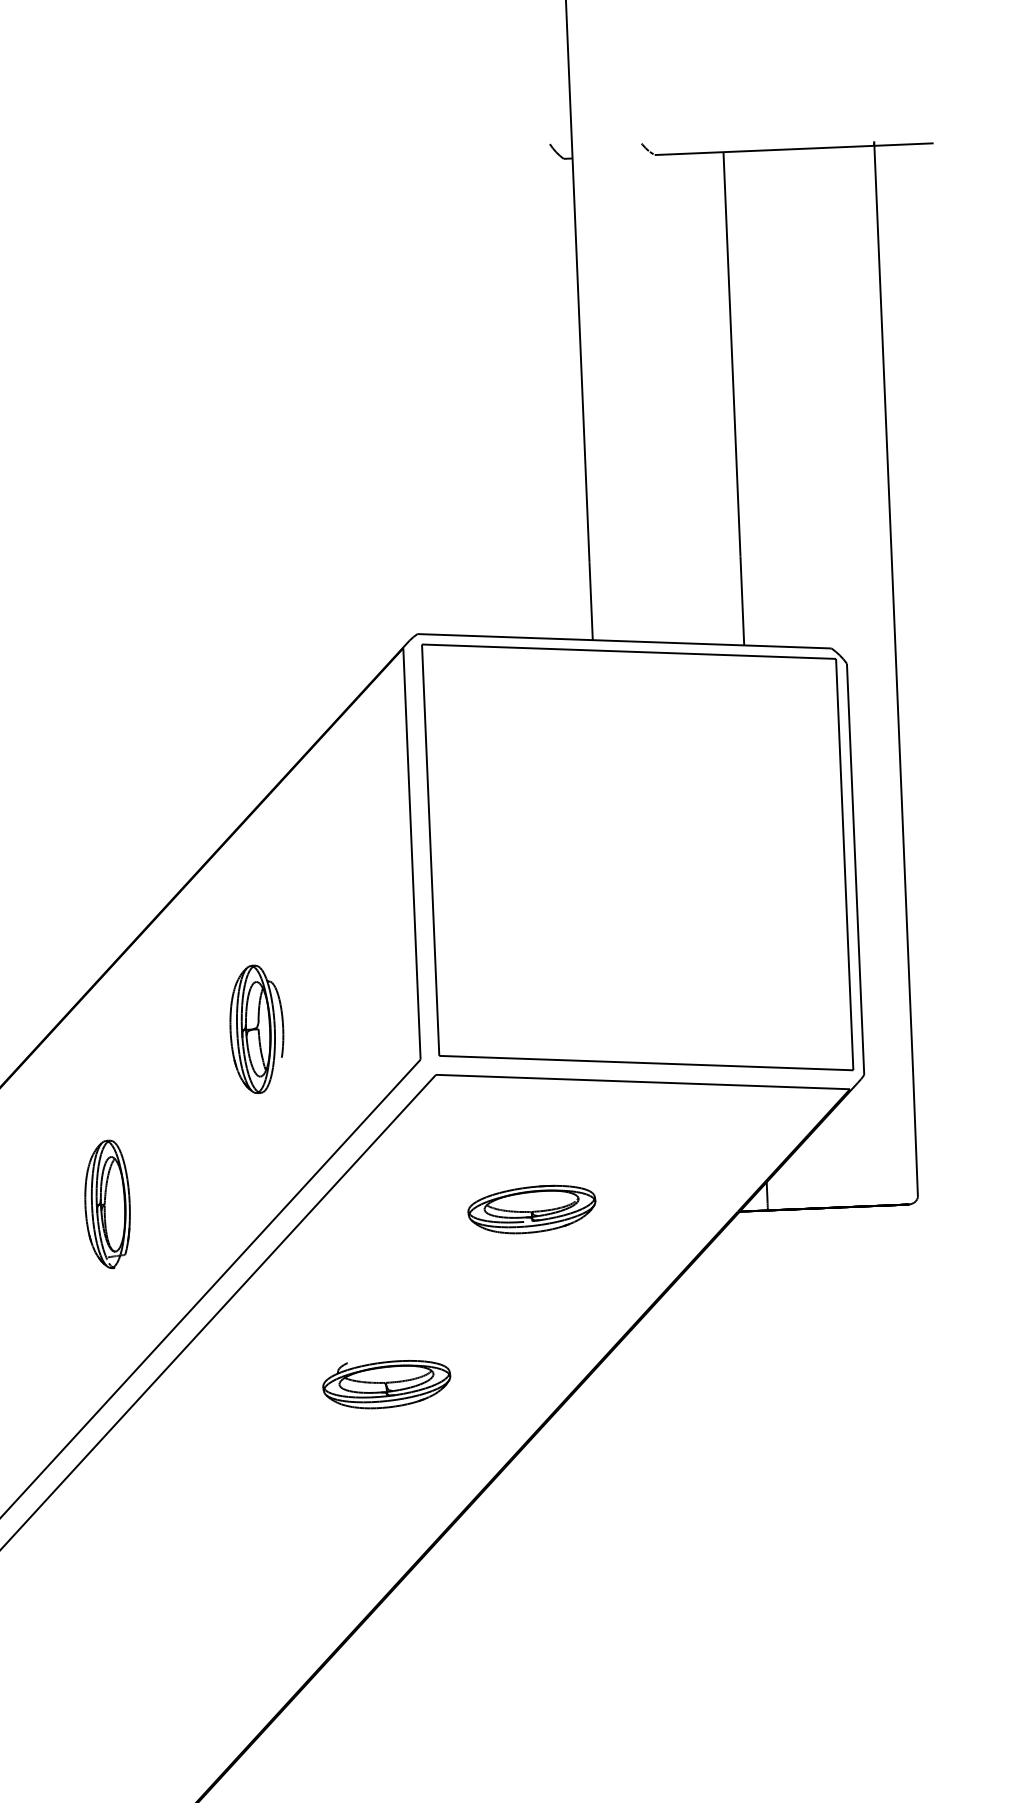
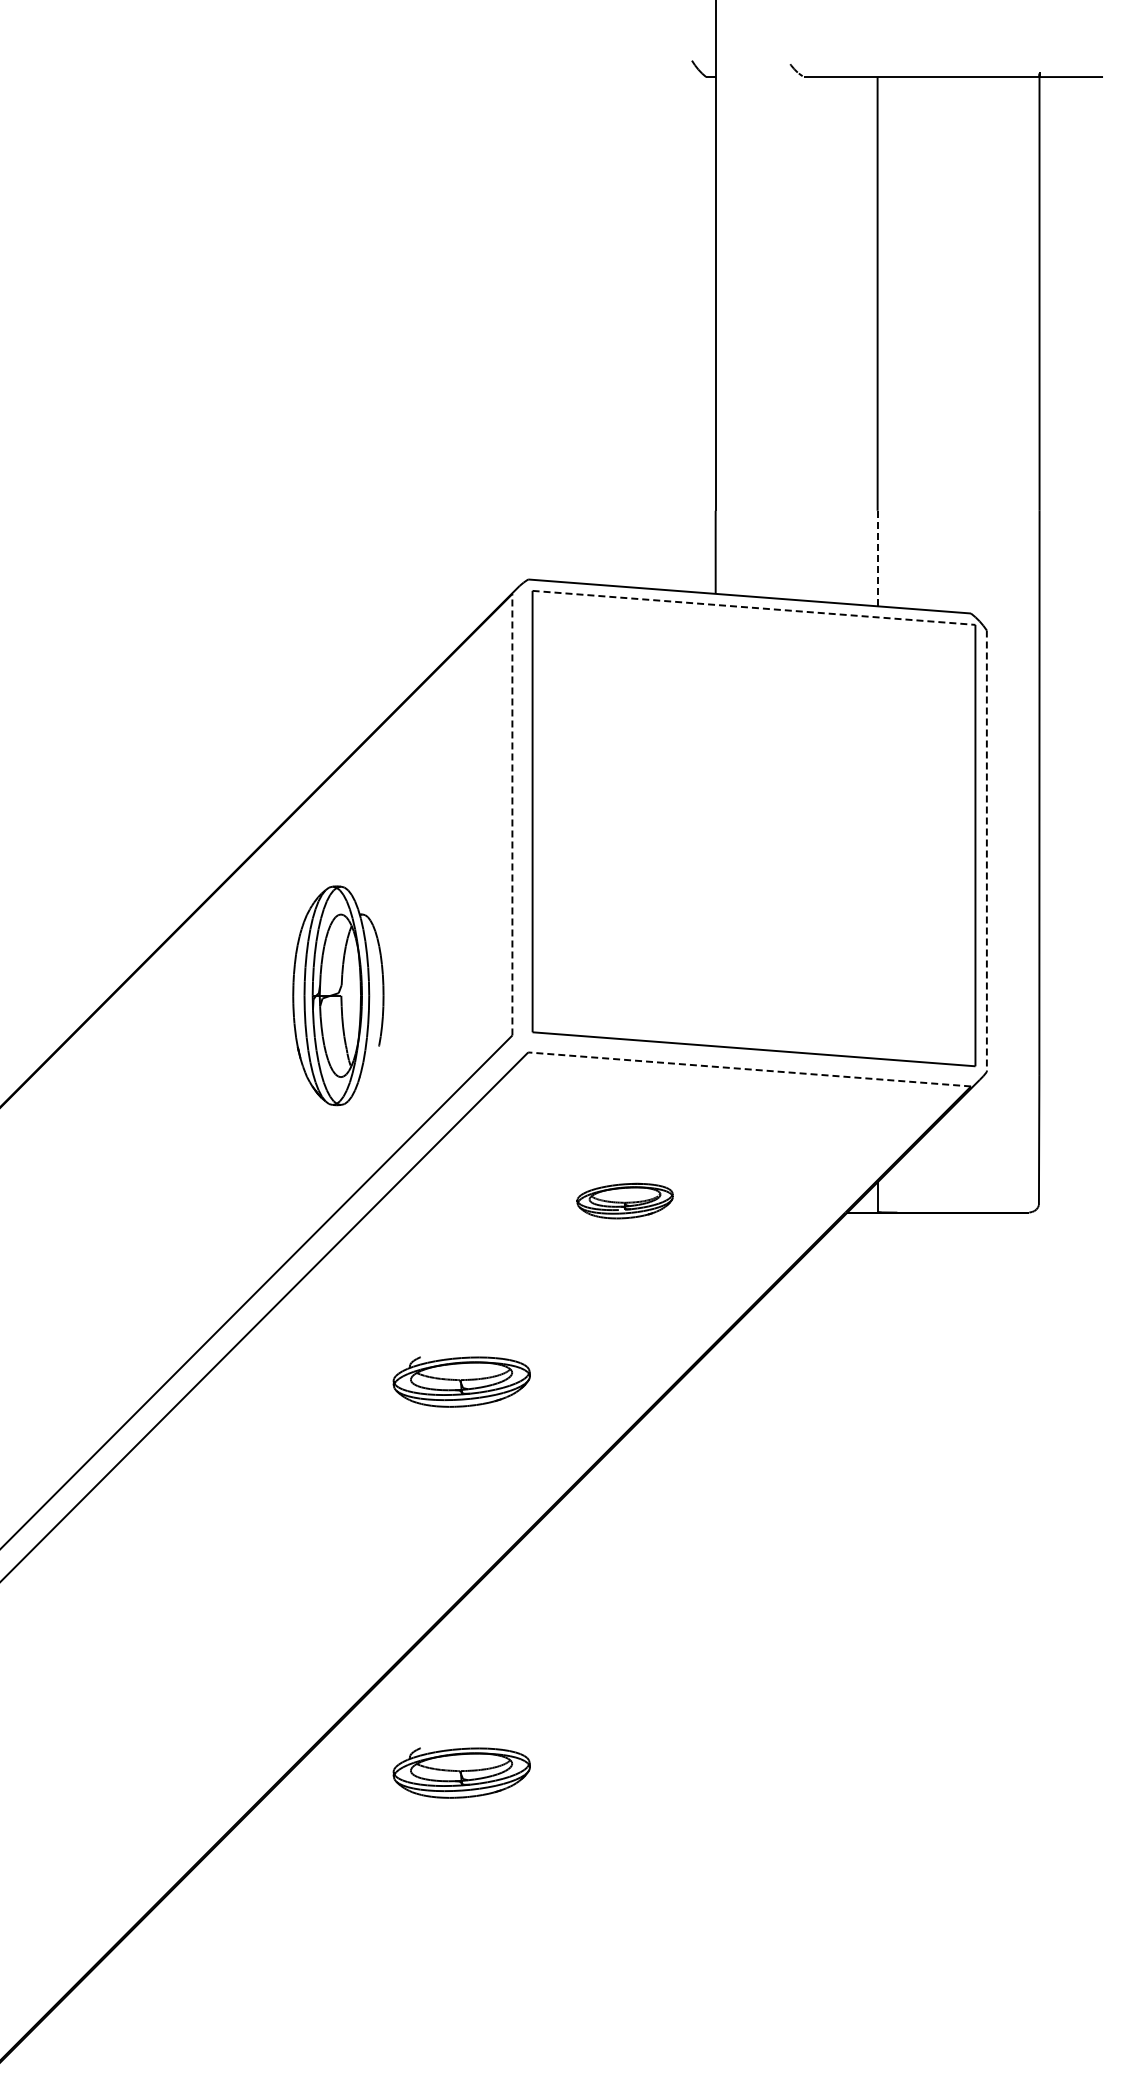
line: (742, 600) -> (877, 558), solid -> dashed
line: (629, 651) -> (754, 607), solid -> dashed
line: (412, 853) -> (512, 814), solid -> dashed
line: (855, 869) -> (986, 851), solid -> dashed
part: (256, 1029) -> (338, 995), size x1.6
line: (642, 1082) -> (749, 1069), solid -> dashed
part: (107, 1204) -> (170, 1176), removed
part: (532, 1209) -> (625, 1200), size x0.7
part: (401, 1748) -> (461, 1772), added

